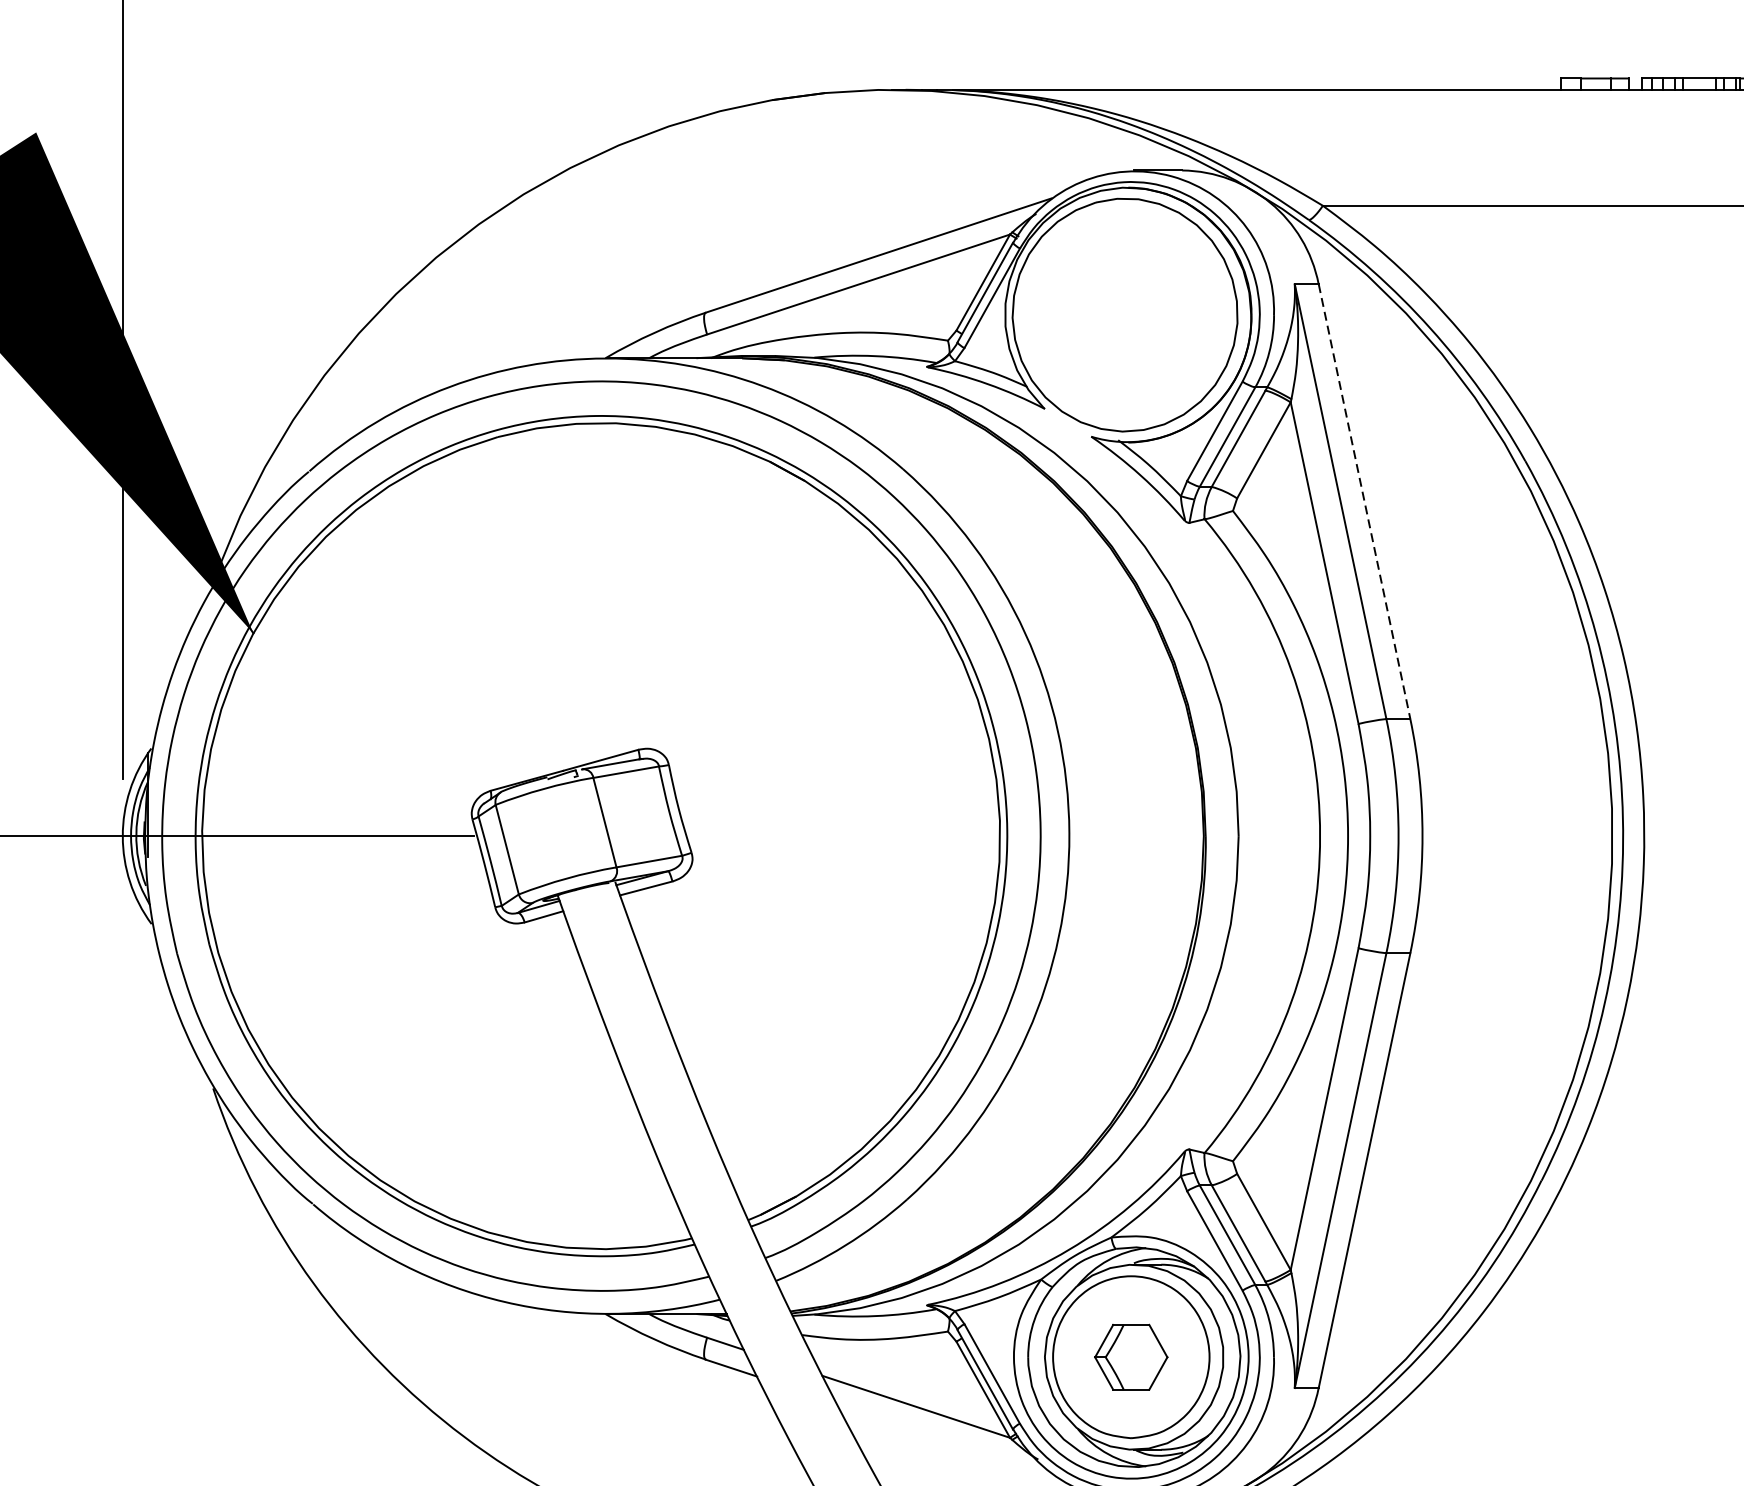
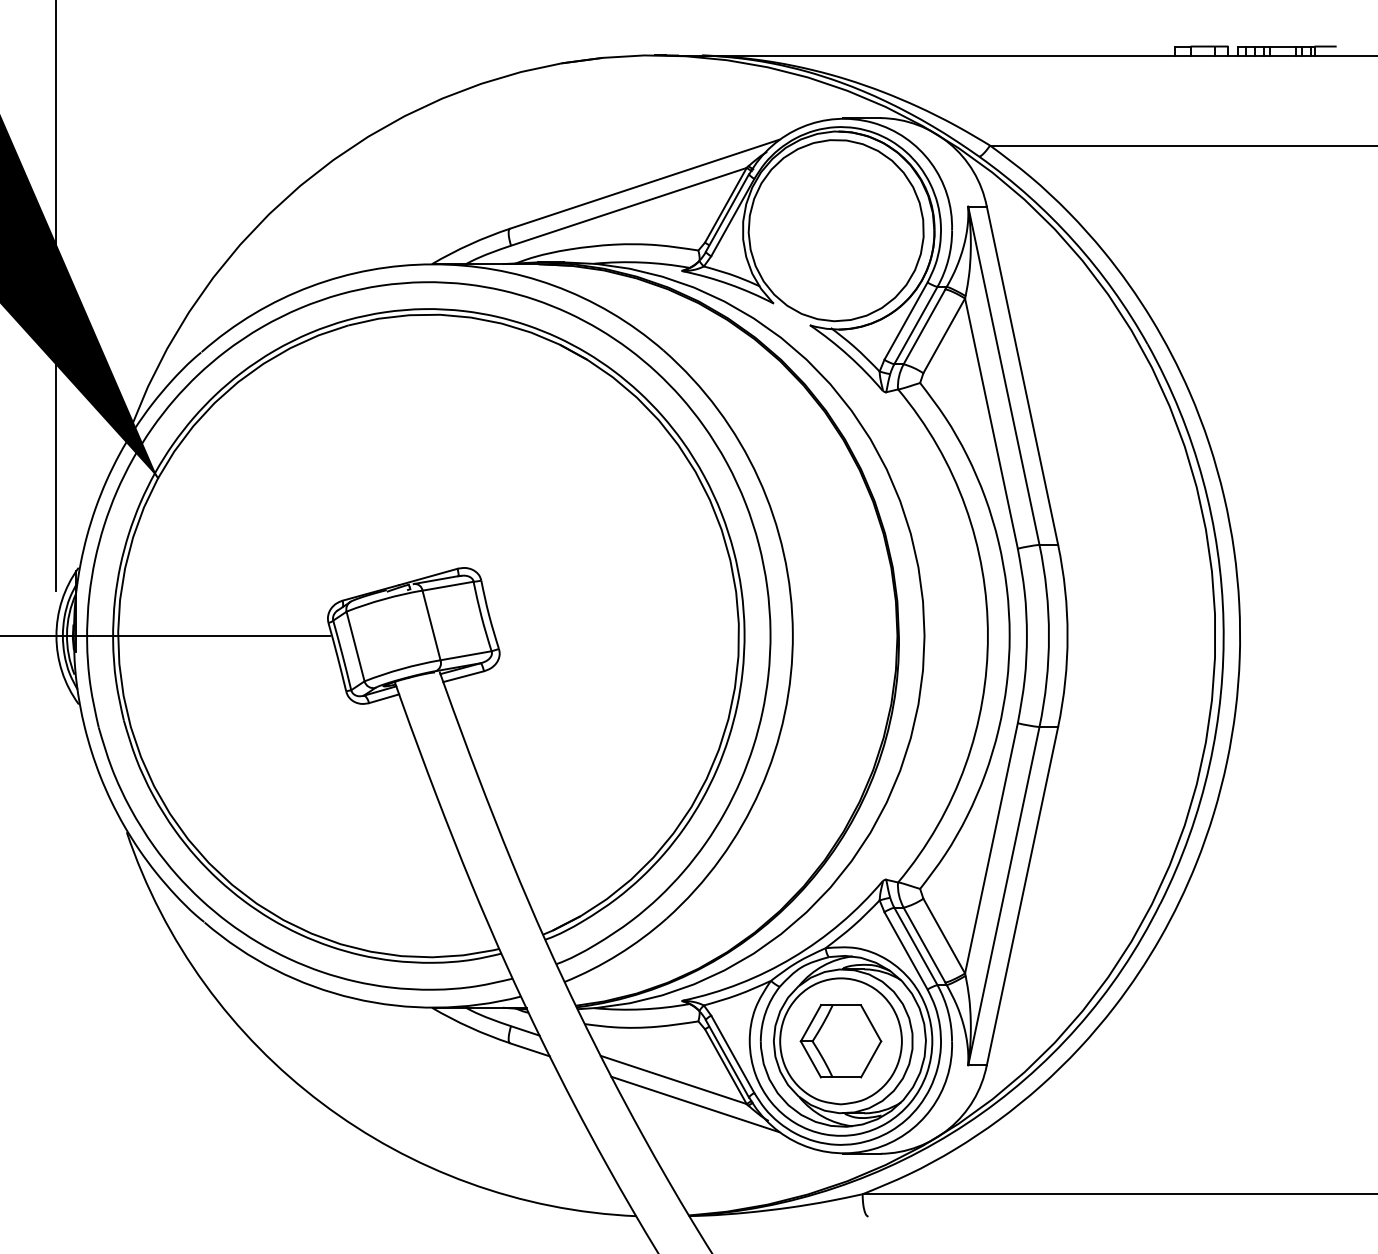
line: (1364, 501) -> (1022, 375), dashed -> solid
part: (1130, 1357) -> (840, 1041), size x1.43
line: (944, 1438) -> (695, 1104), added

